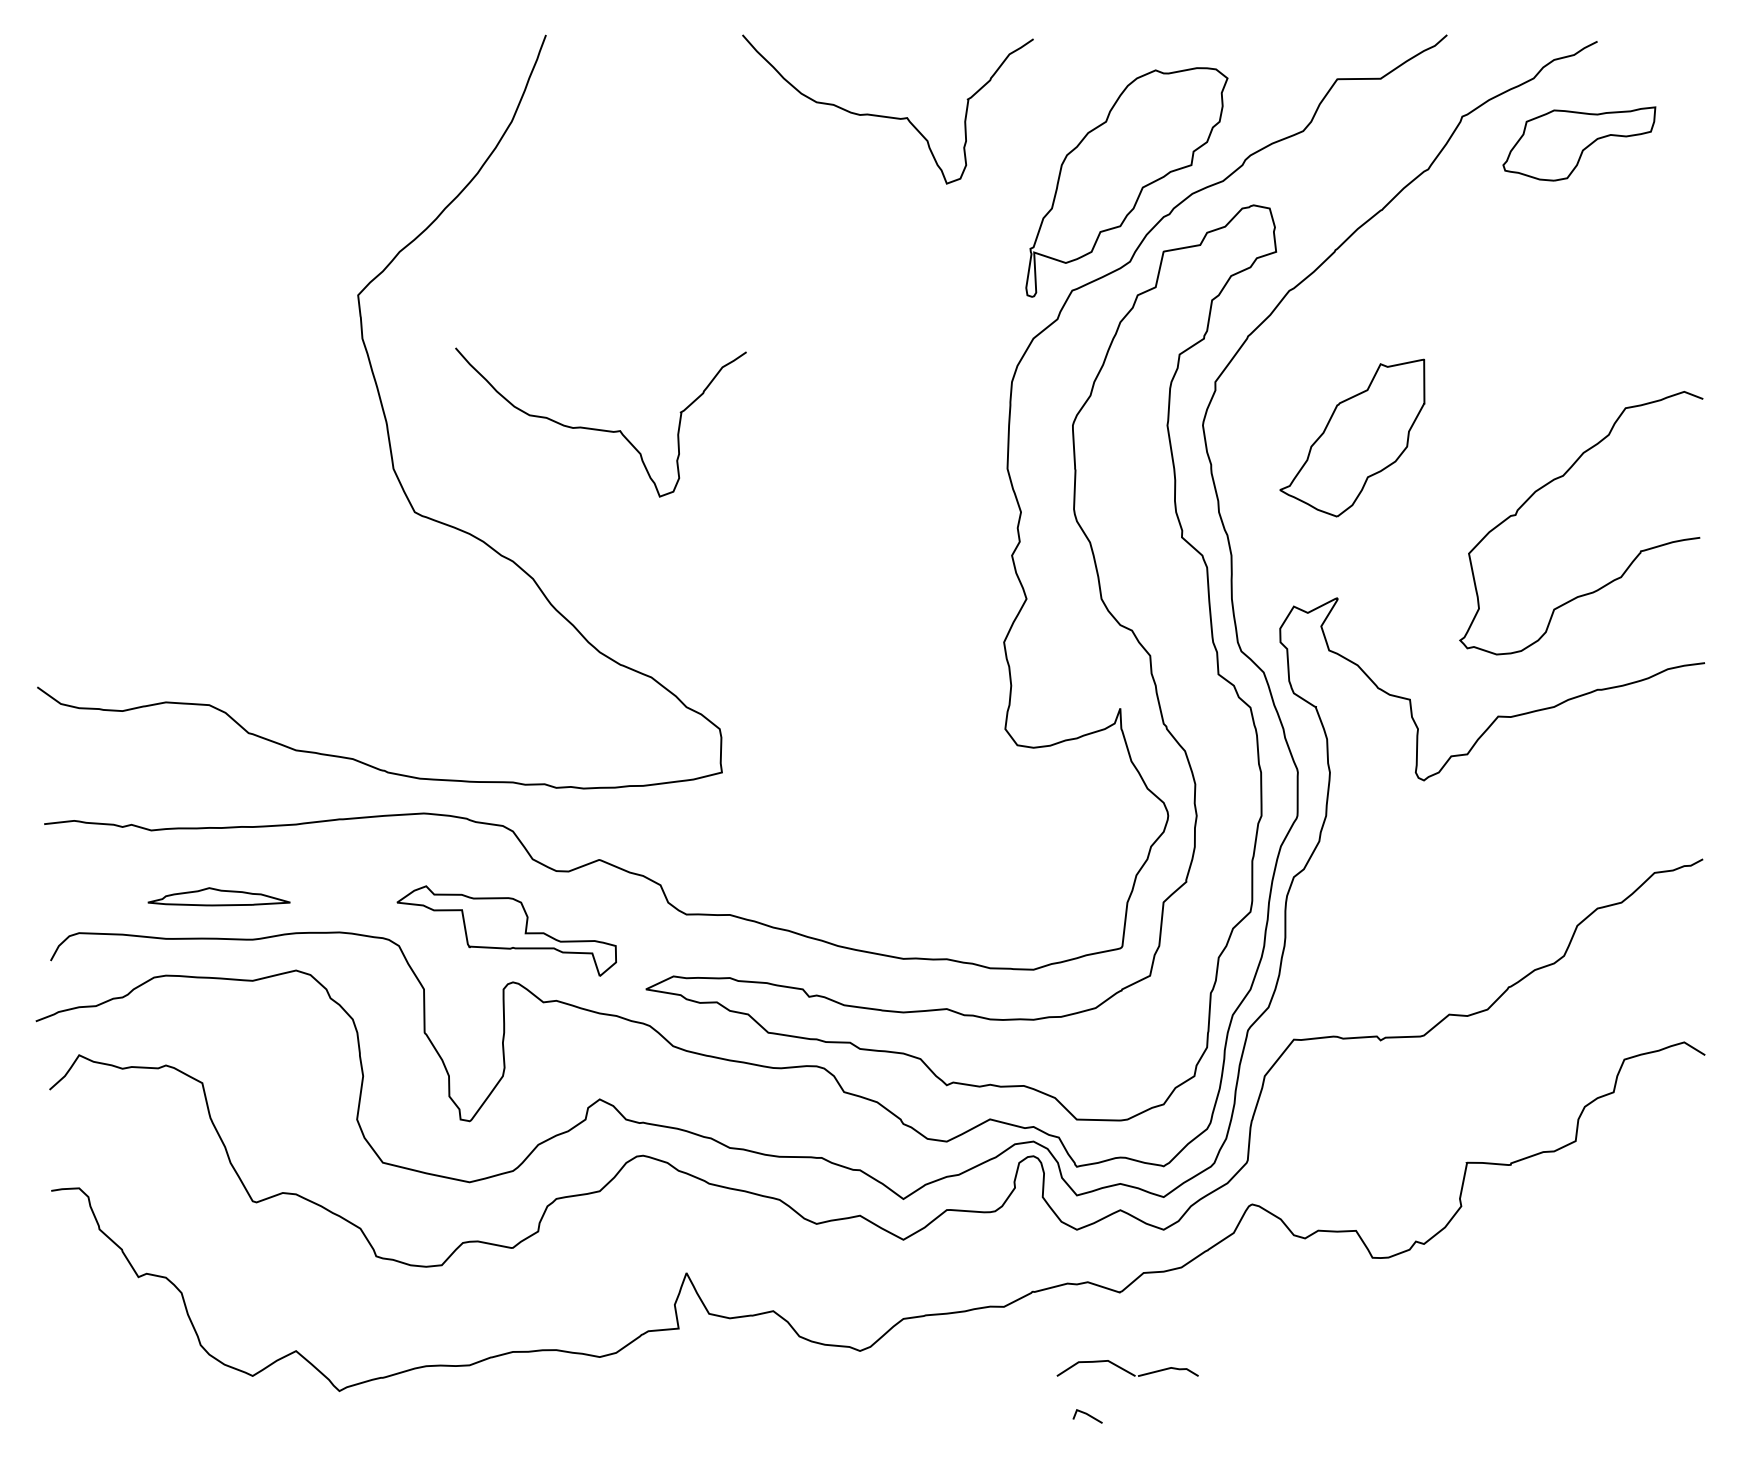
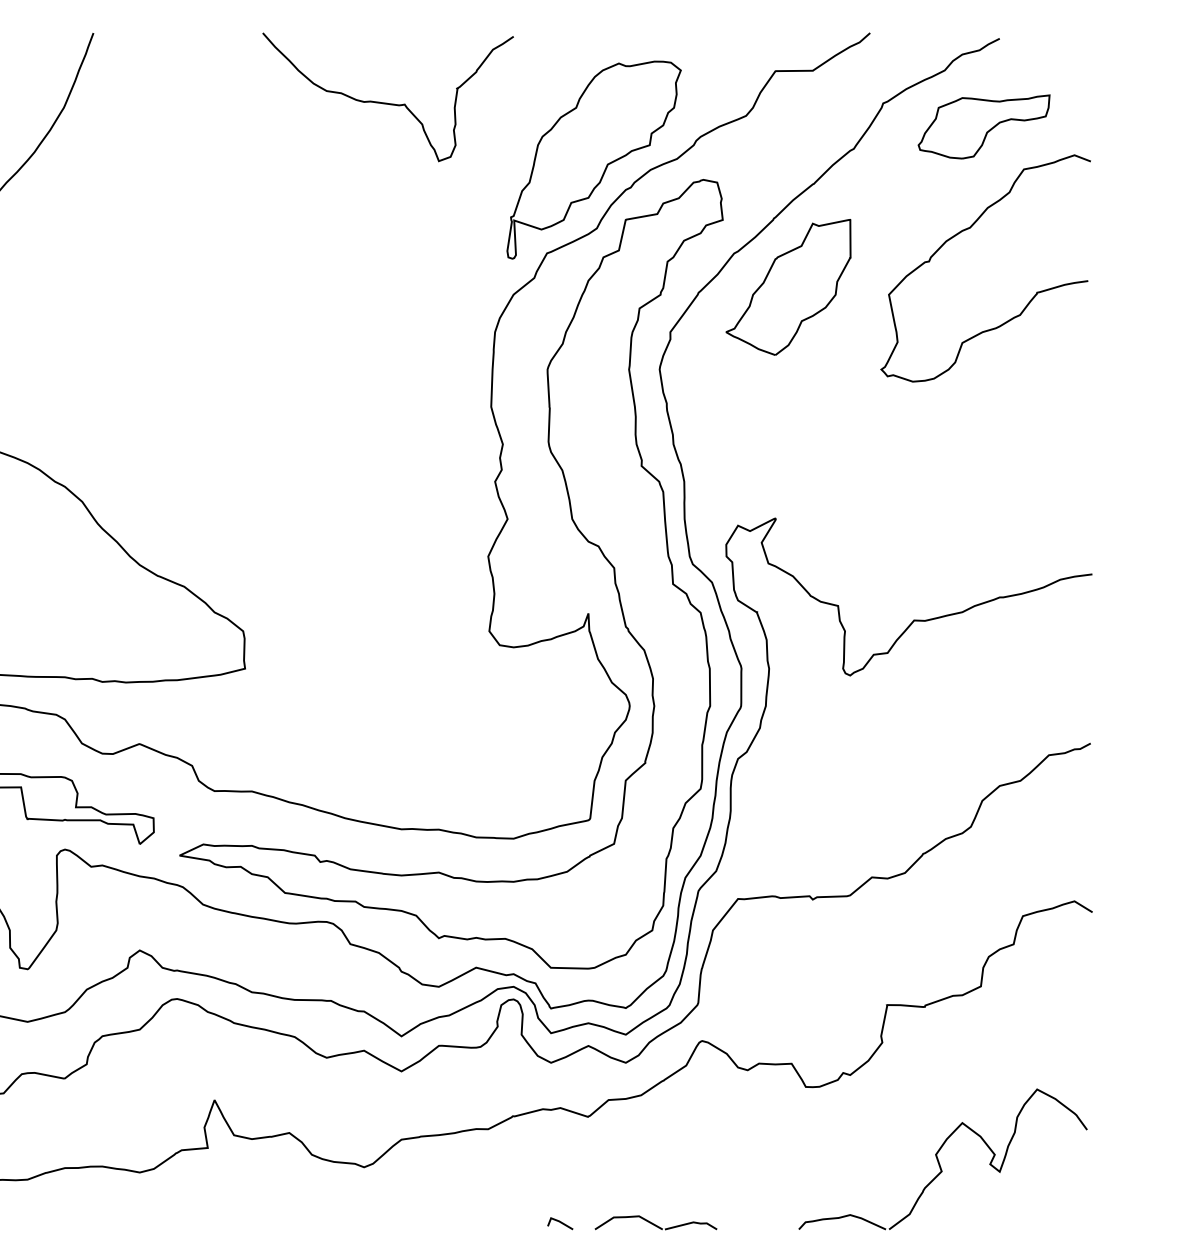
curve: (597, 428) -> (137, 372), removed
part: (1352, 437) -> (788, 286), moved
curve: (1562, 477) -> (969, 229), moved
part: (1531, 1341) -> (942, 1159), added
part: (1127, 1368) -> (655, 1222), moved

